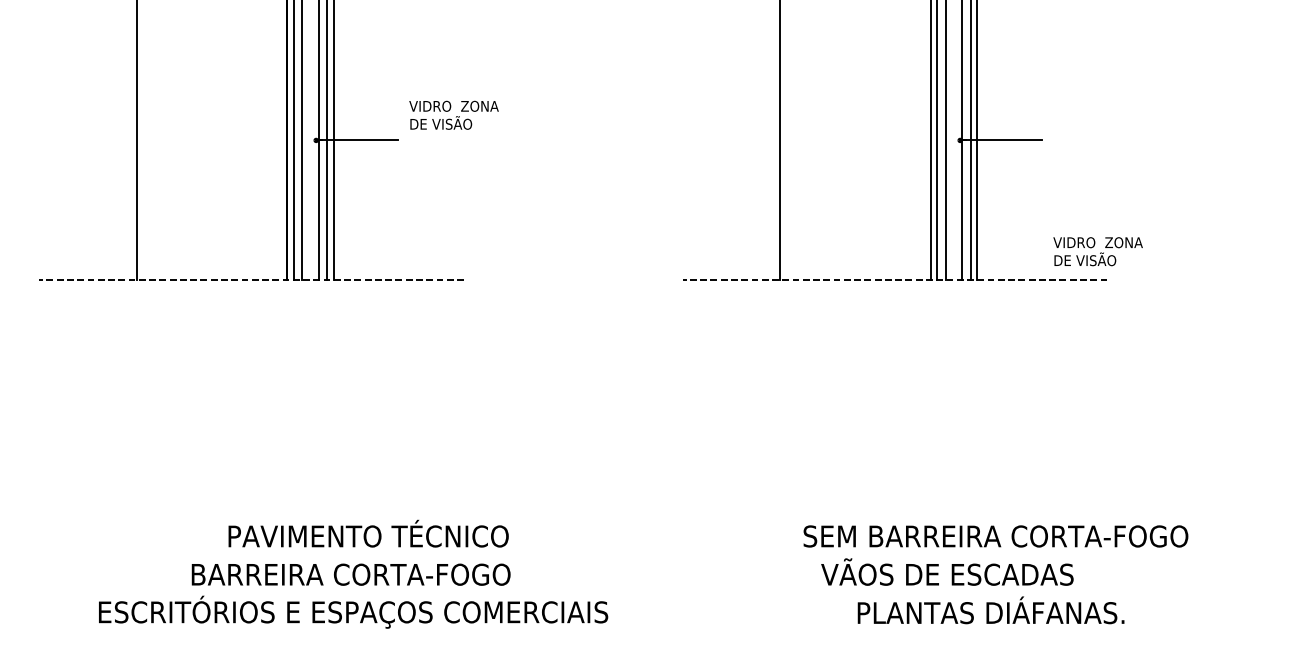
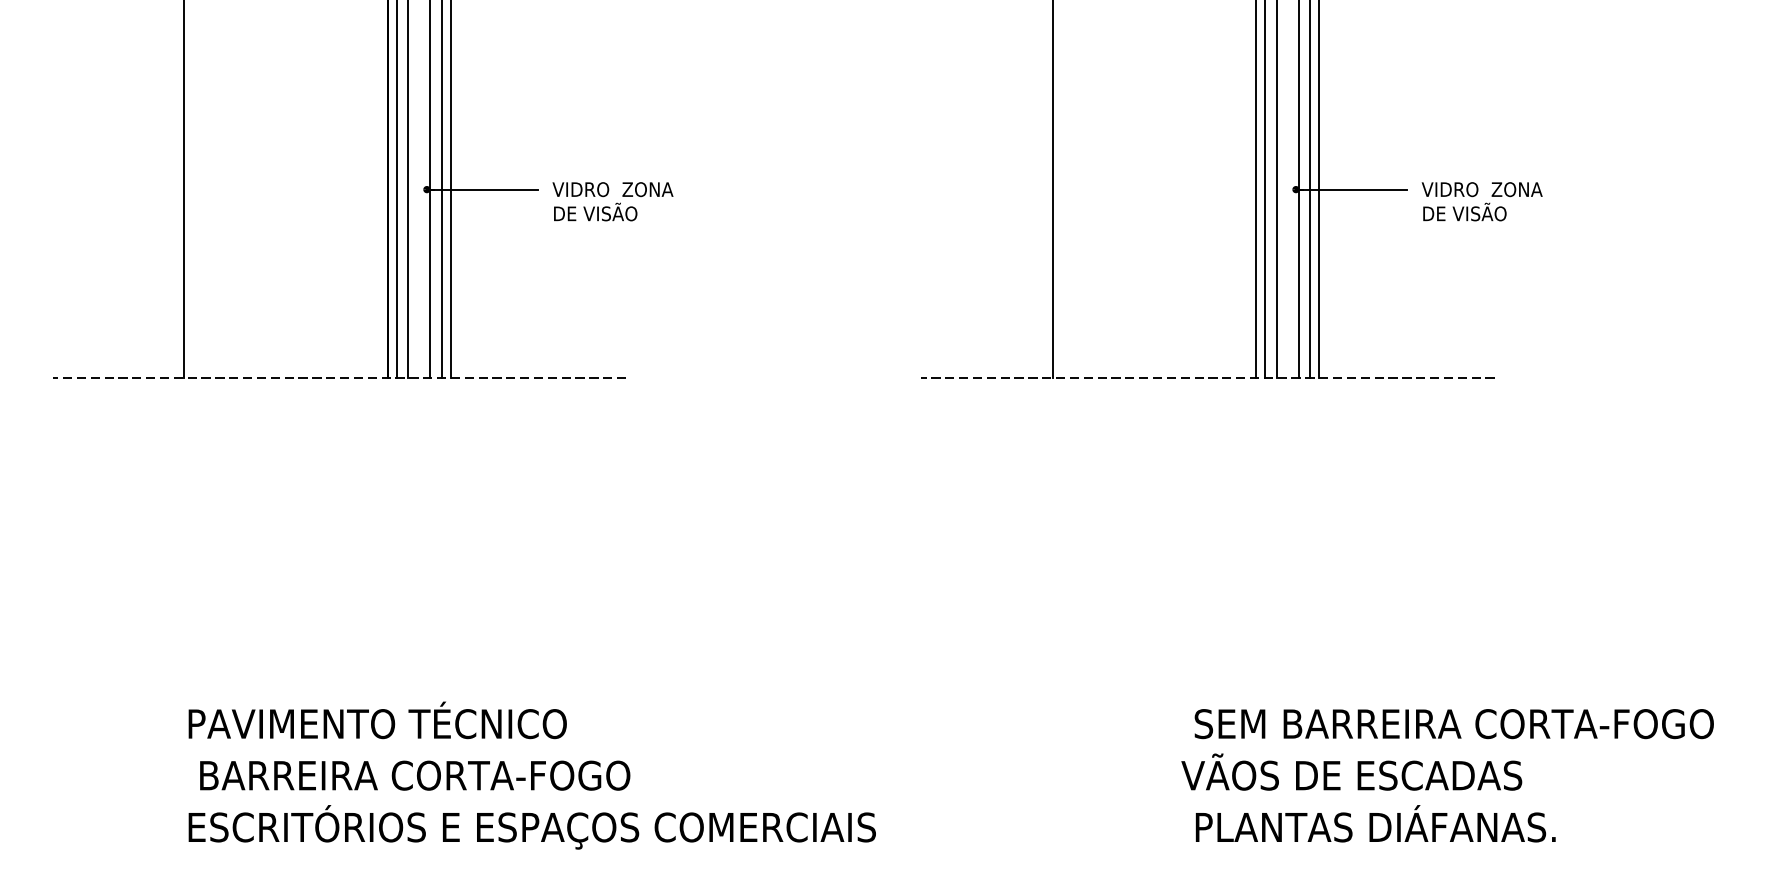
text: (453, 115) -> (612, 201), moved
text: (1097, 251) -> (1481, 201), moved
text: (368, 533) -> (377, 720), moved
text: (995, 536) -> (1453, 724), moved
text: (947, 571) -> (1351, 771), moved
text: (351, 574) -> (415, 775), moved
text: (990, 610) -> (1375, 823), moved
text: (352, 612) -> (531, 827), moved

